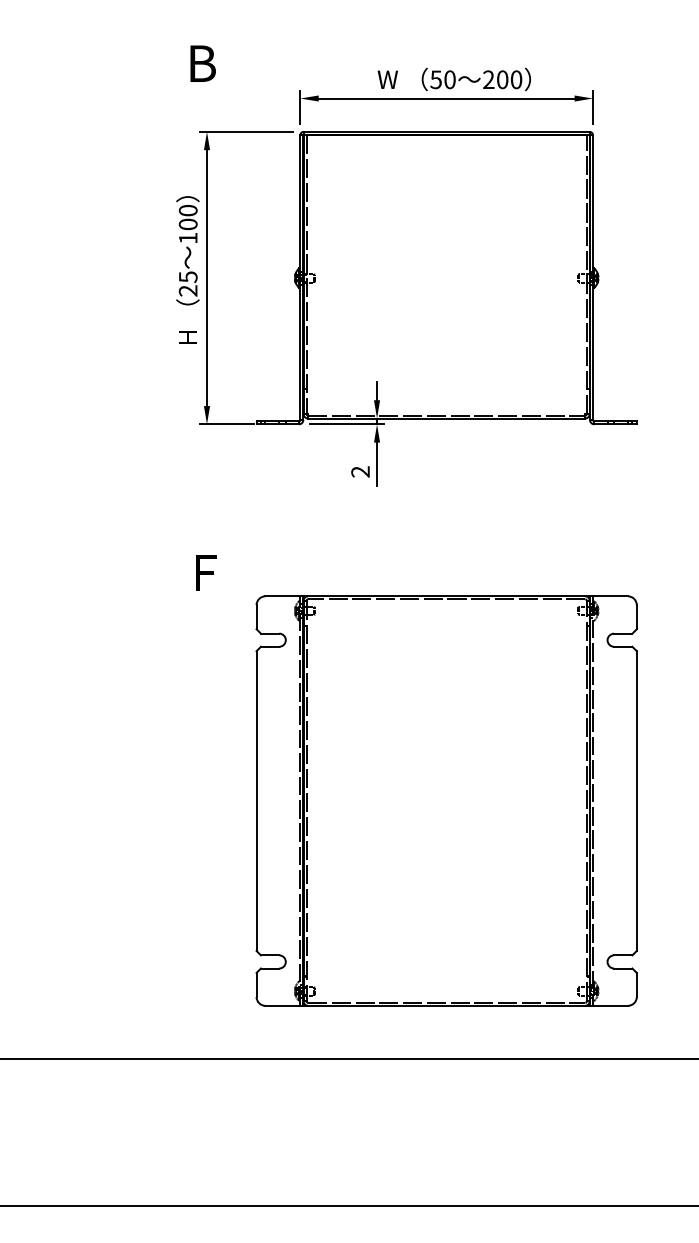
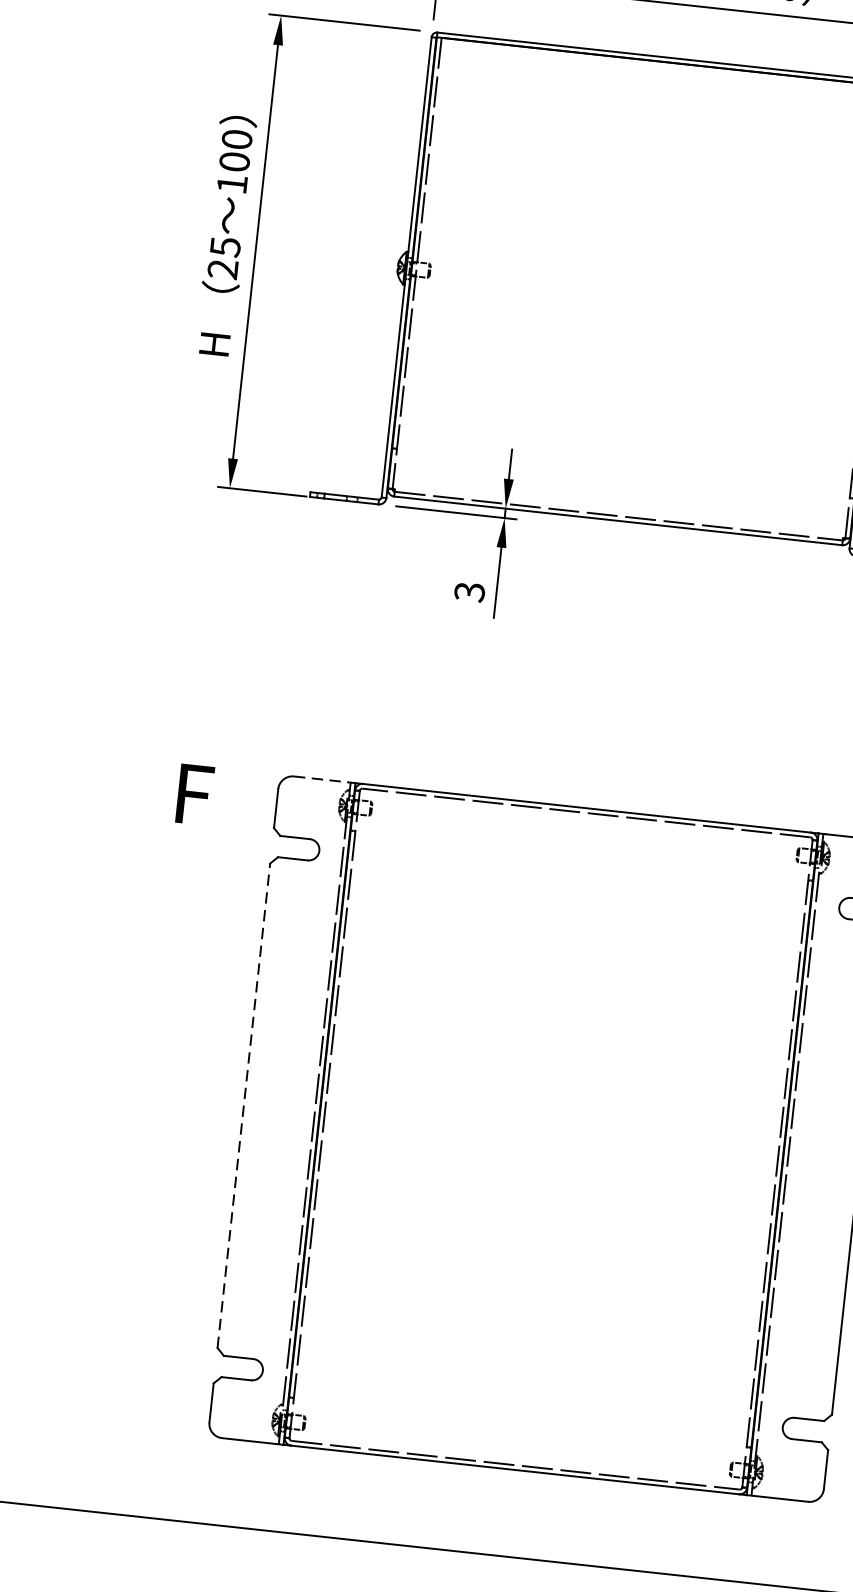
text: (360, 471) -> (469, 591), 2 -> 3
text: (206, 572) -> (195, 793), moved
line: (282, 596) -> (321, 779), solid -> dashed
line: (256, 801) -> (243, 1106), solid -> dashed

